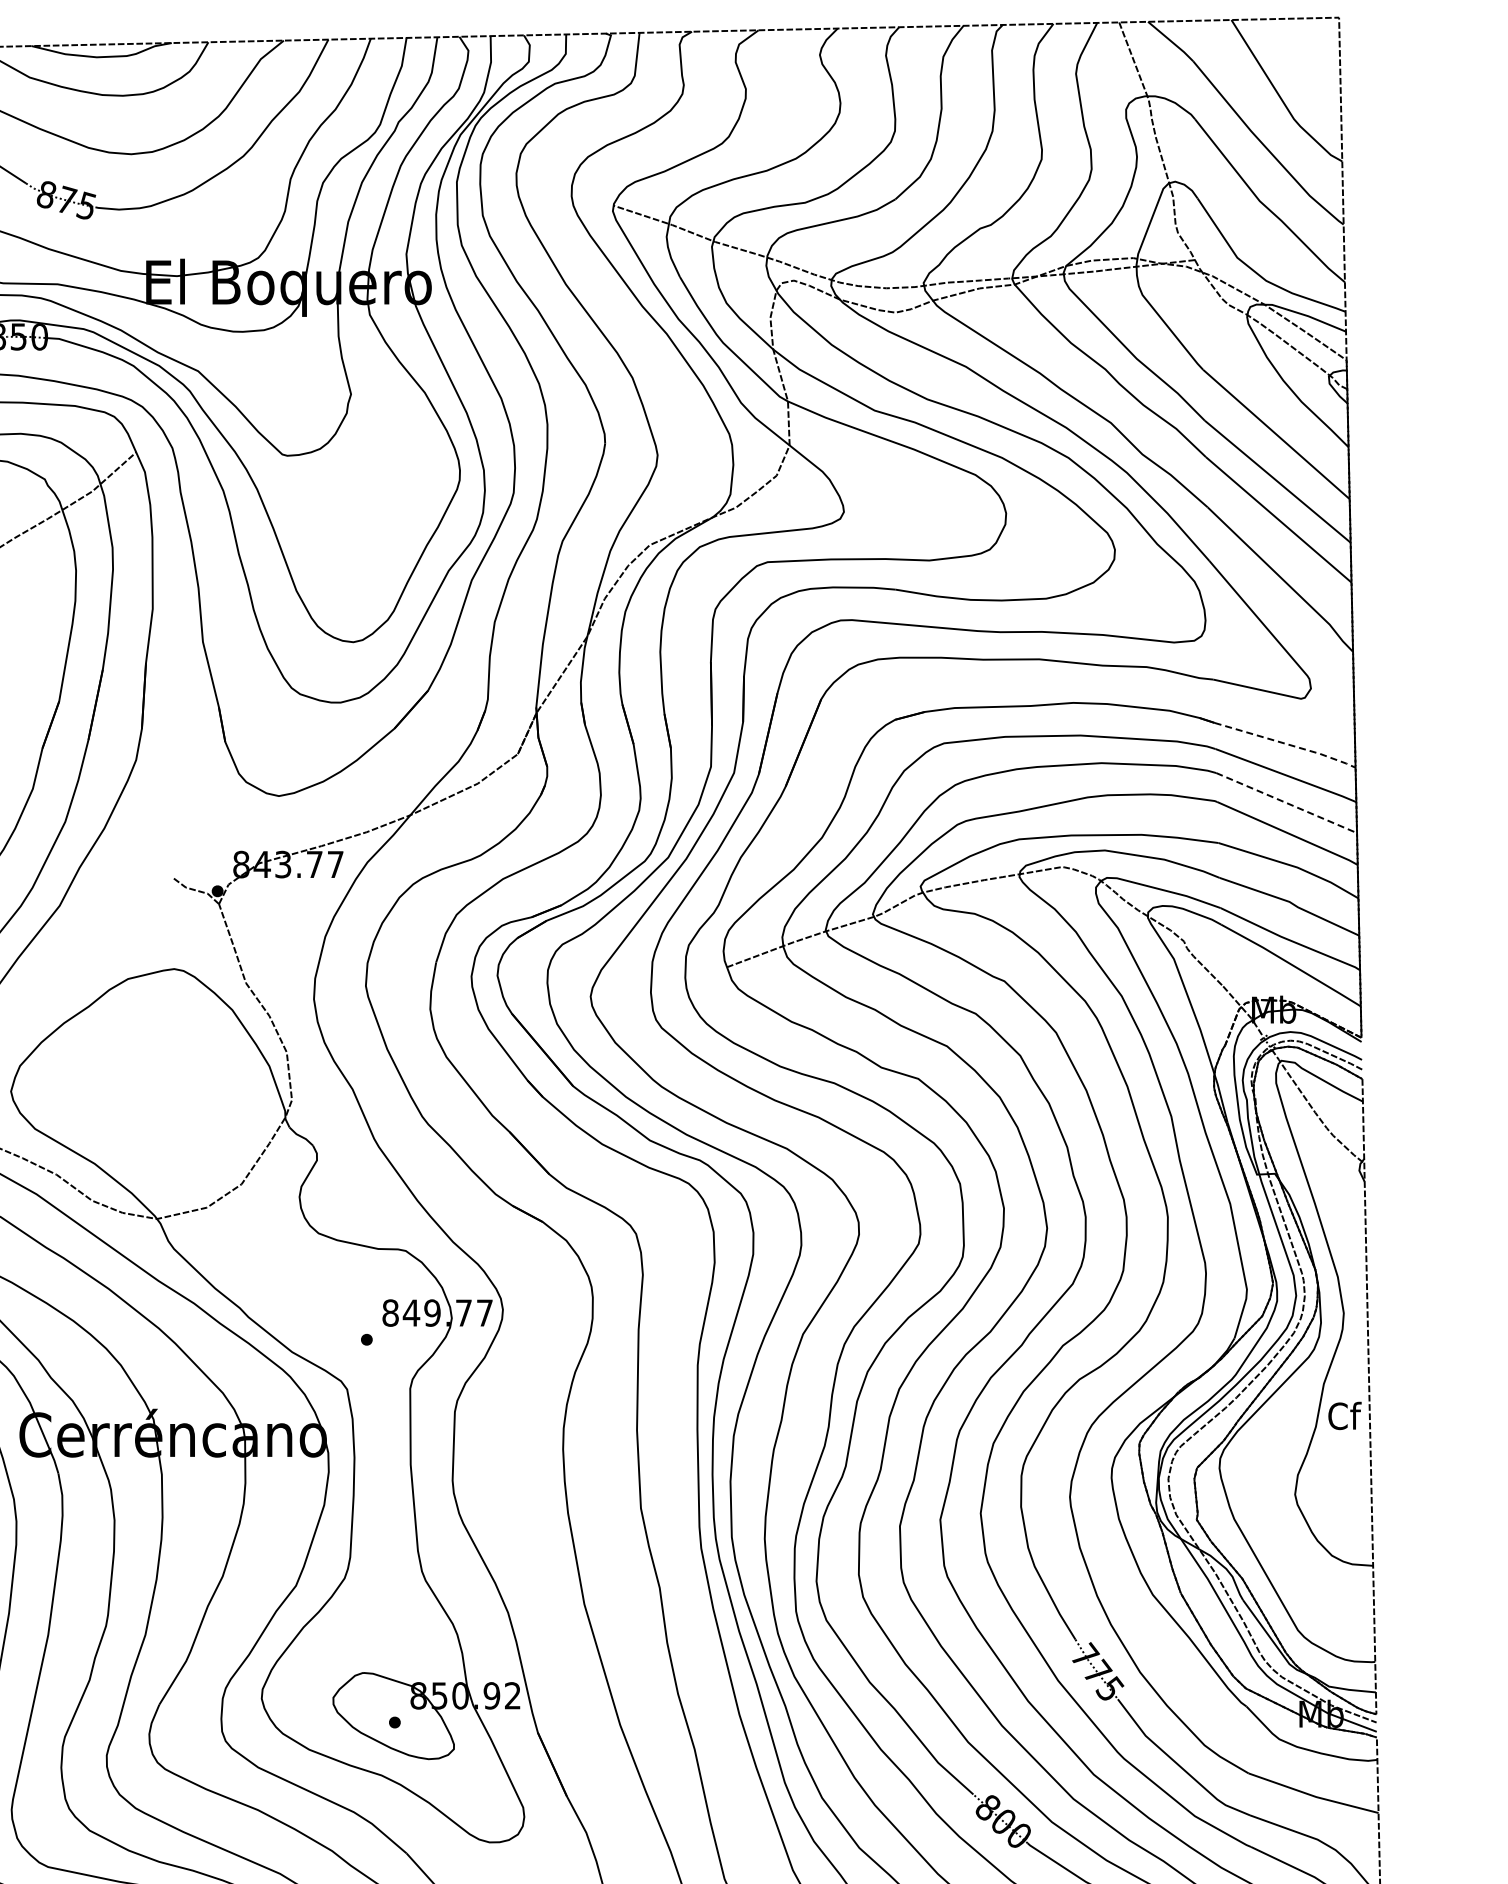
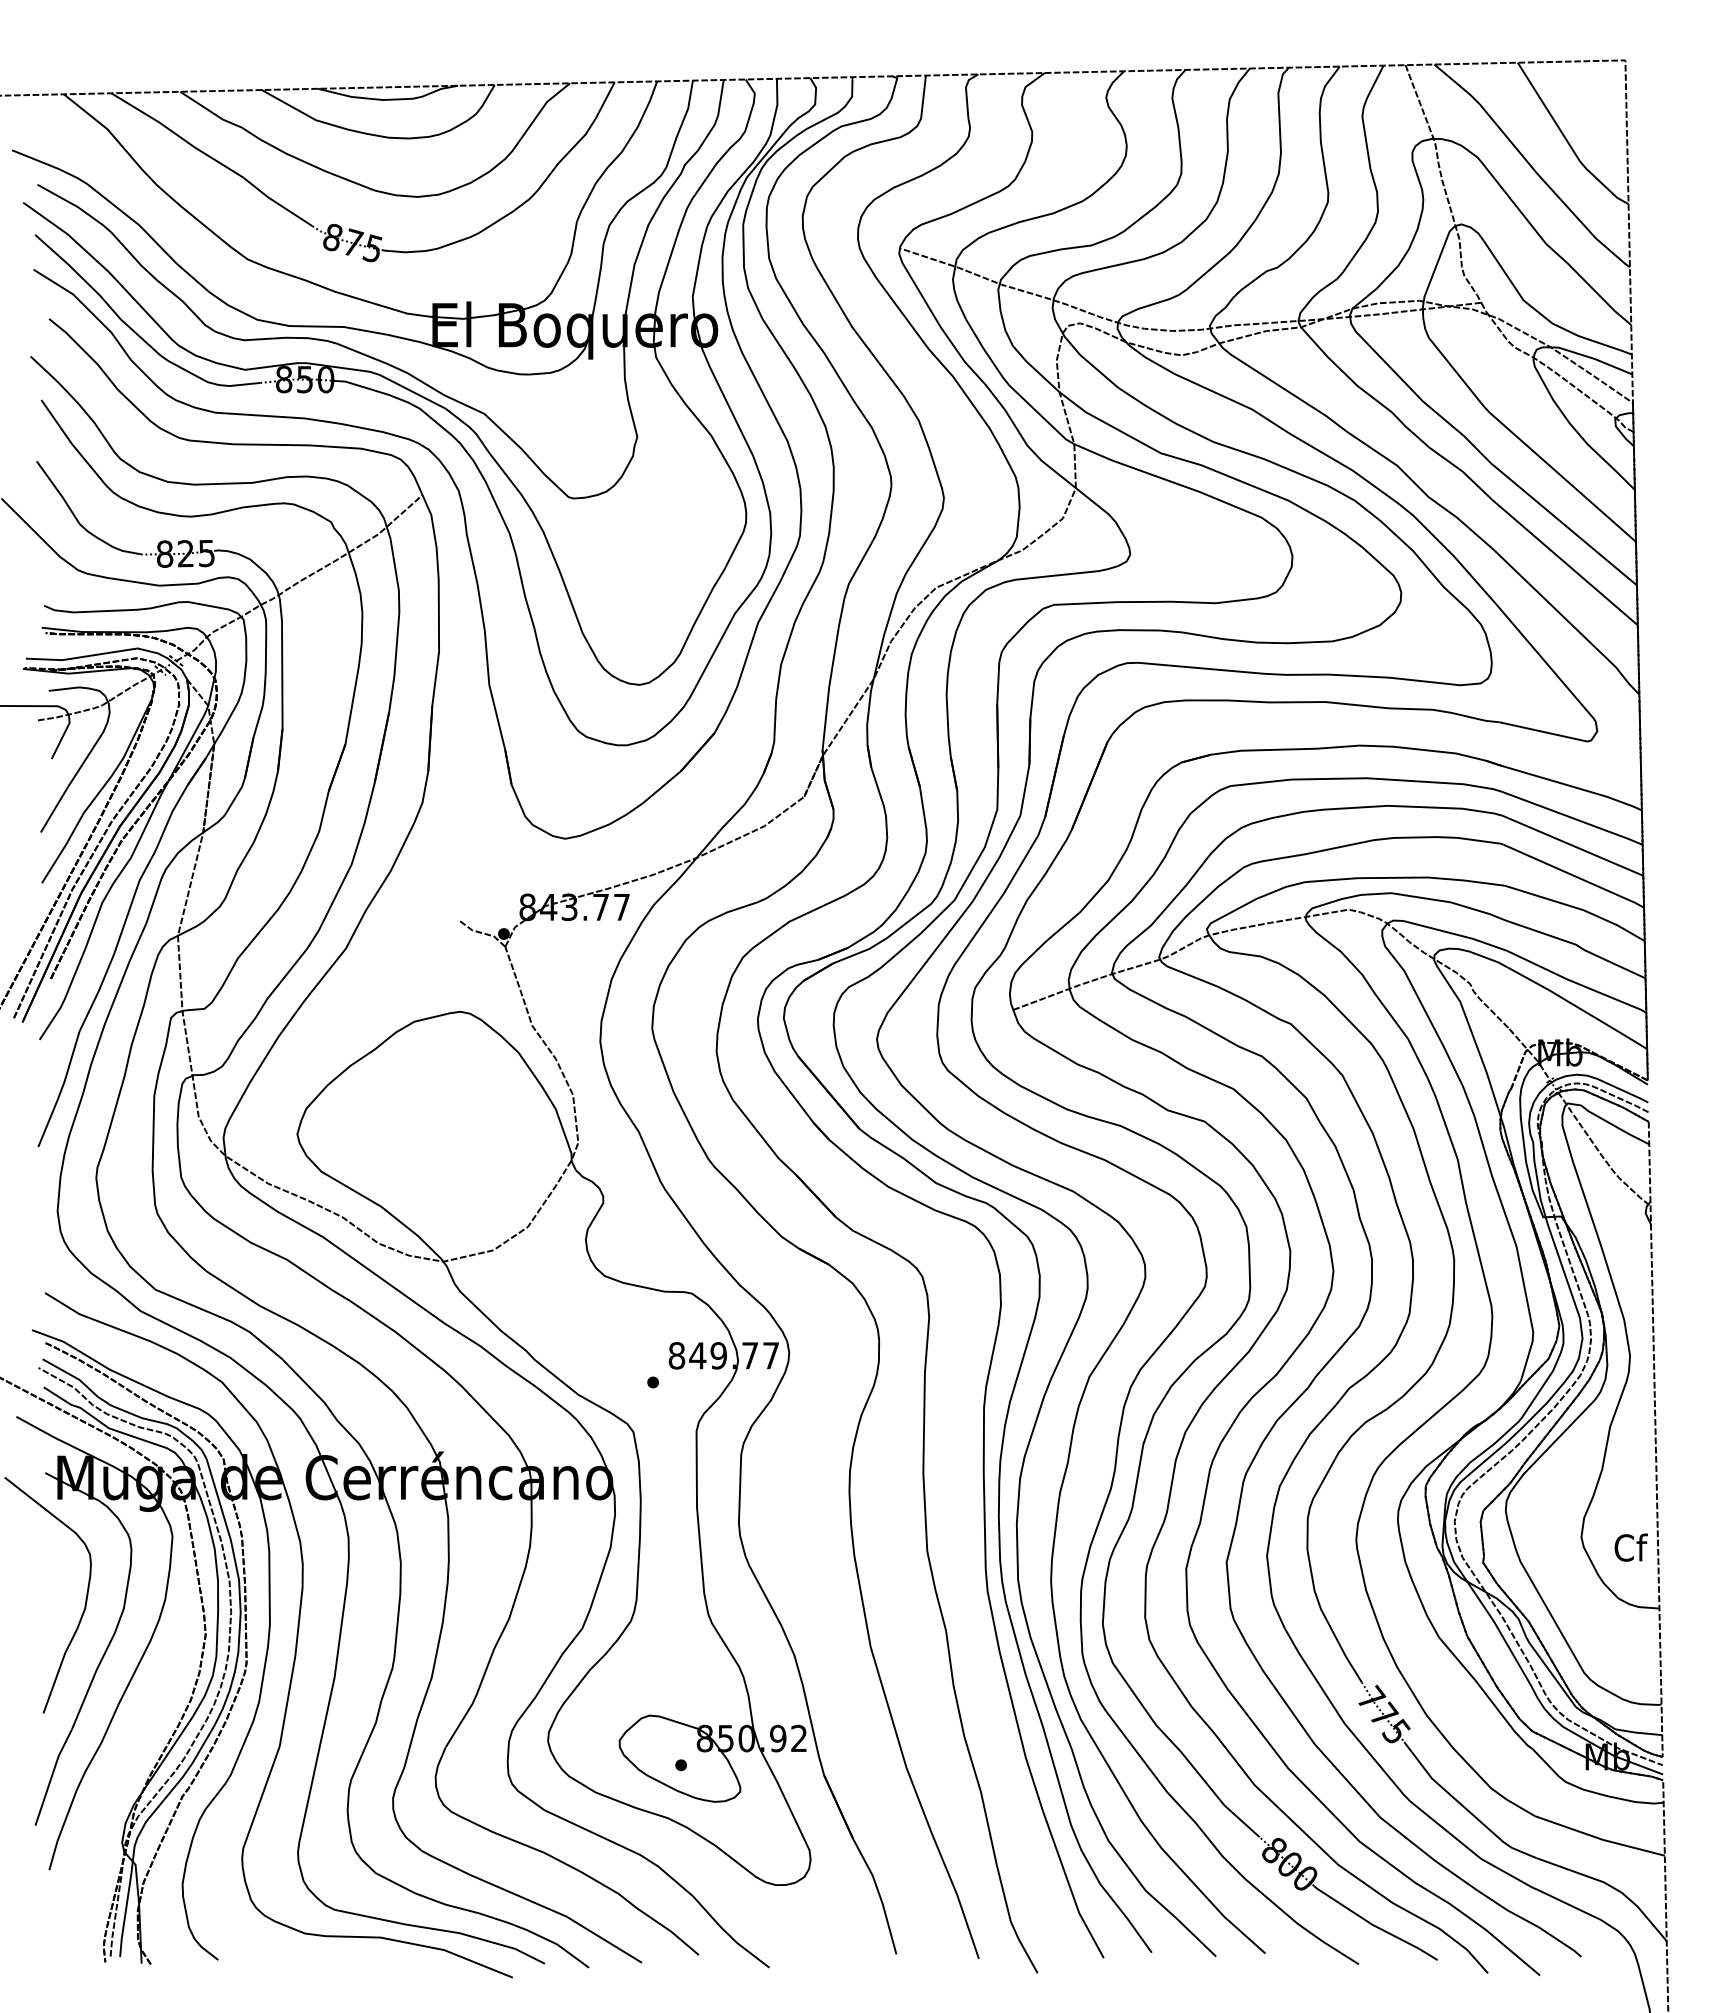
line: (1287, 744) -> (1573, 787), dashed -> solid
line: (1286, 802) -> (1572, 845), dashed -> solid
text: (1344, 1415) -> (1630, 1547), moved

